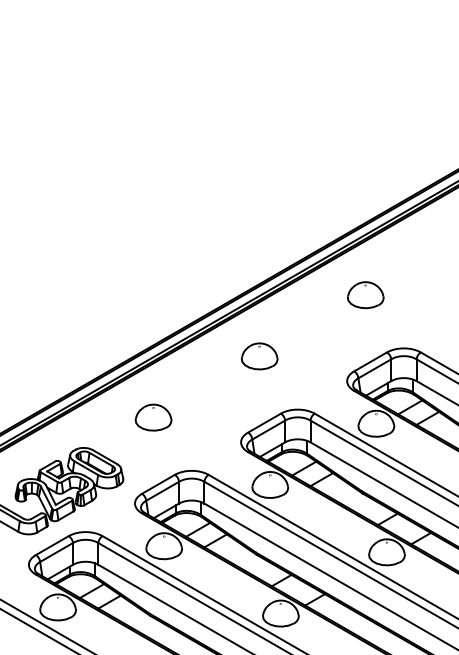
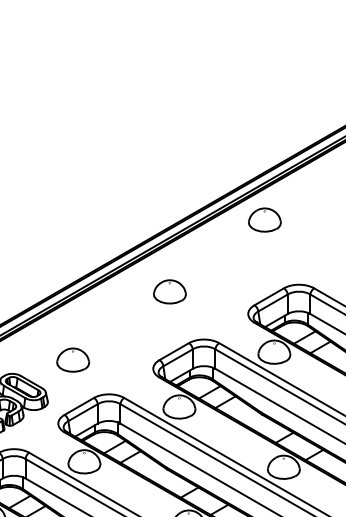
part: (365, 295) -> (264, 220), moved
part: (153, 417) -> (73, 360), moved

